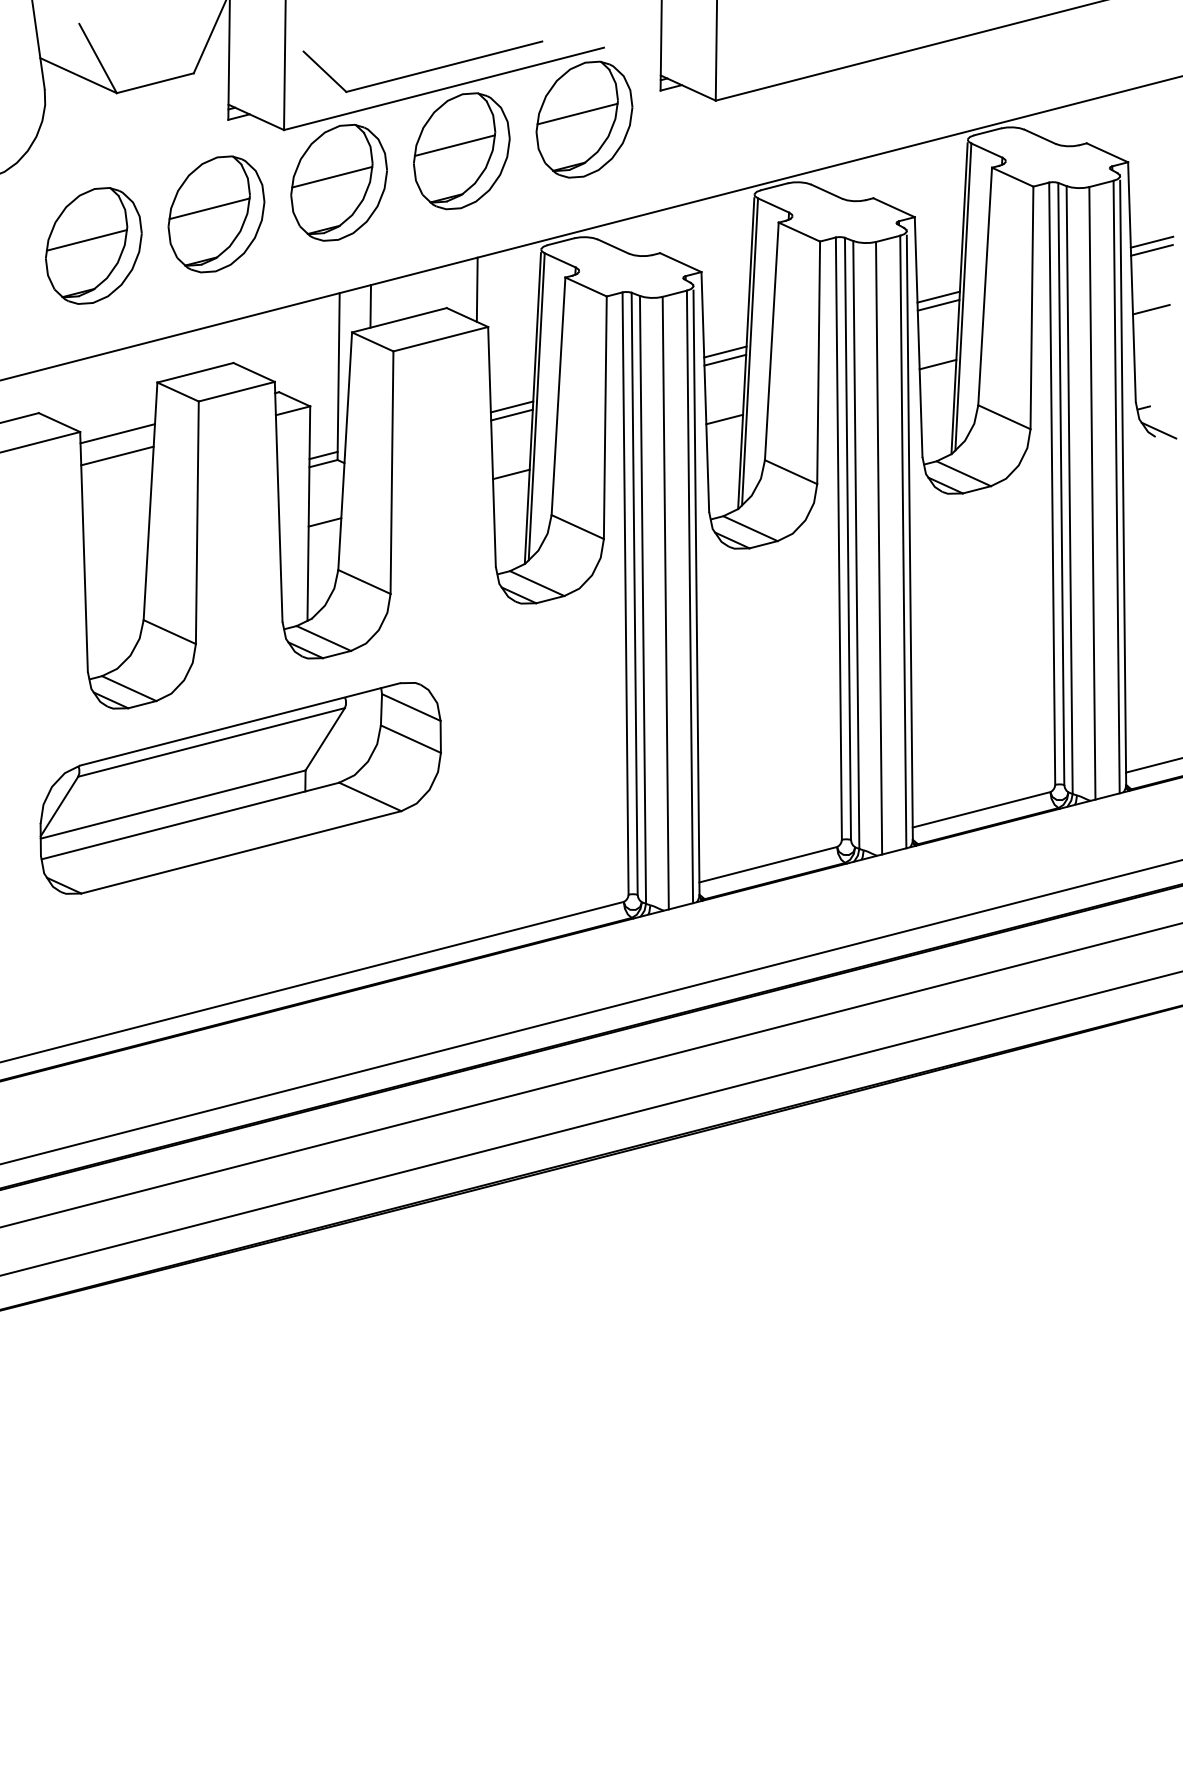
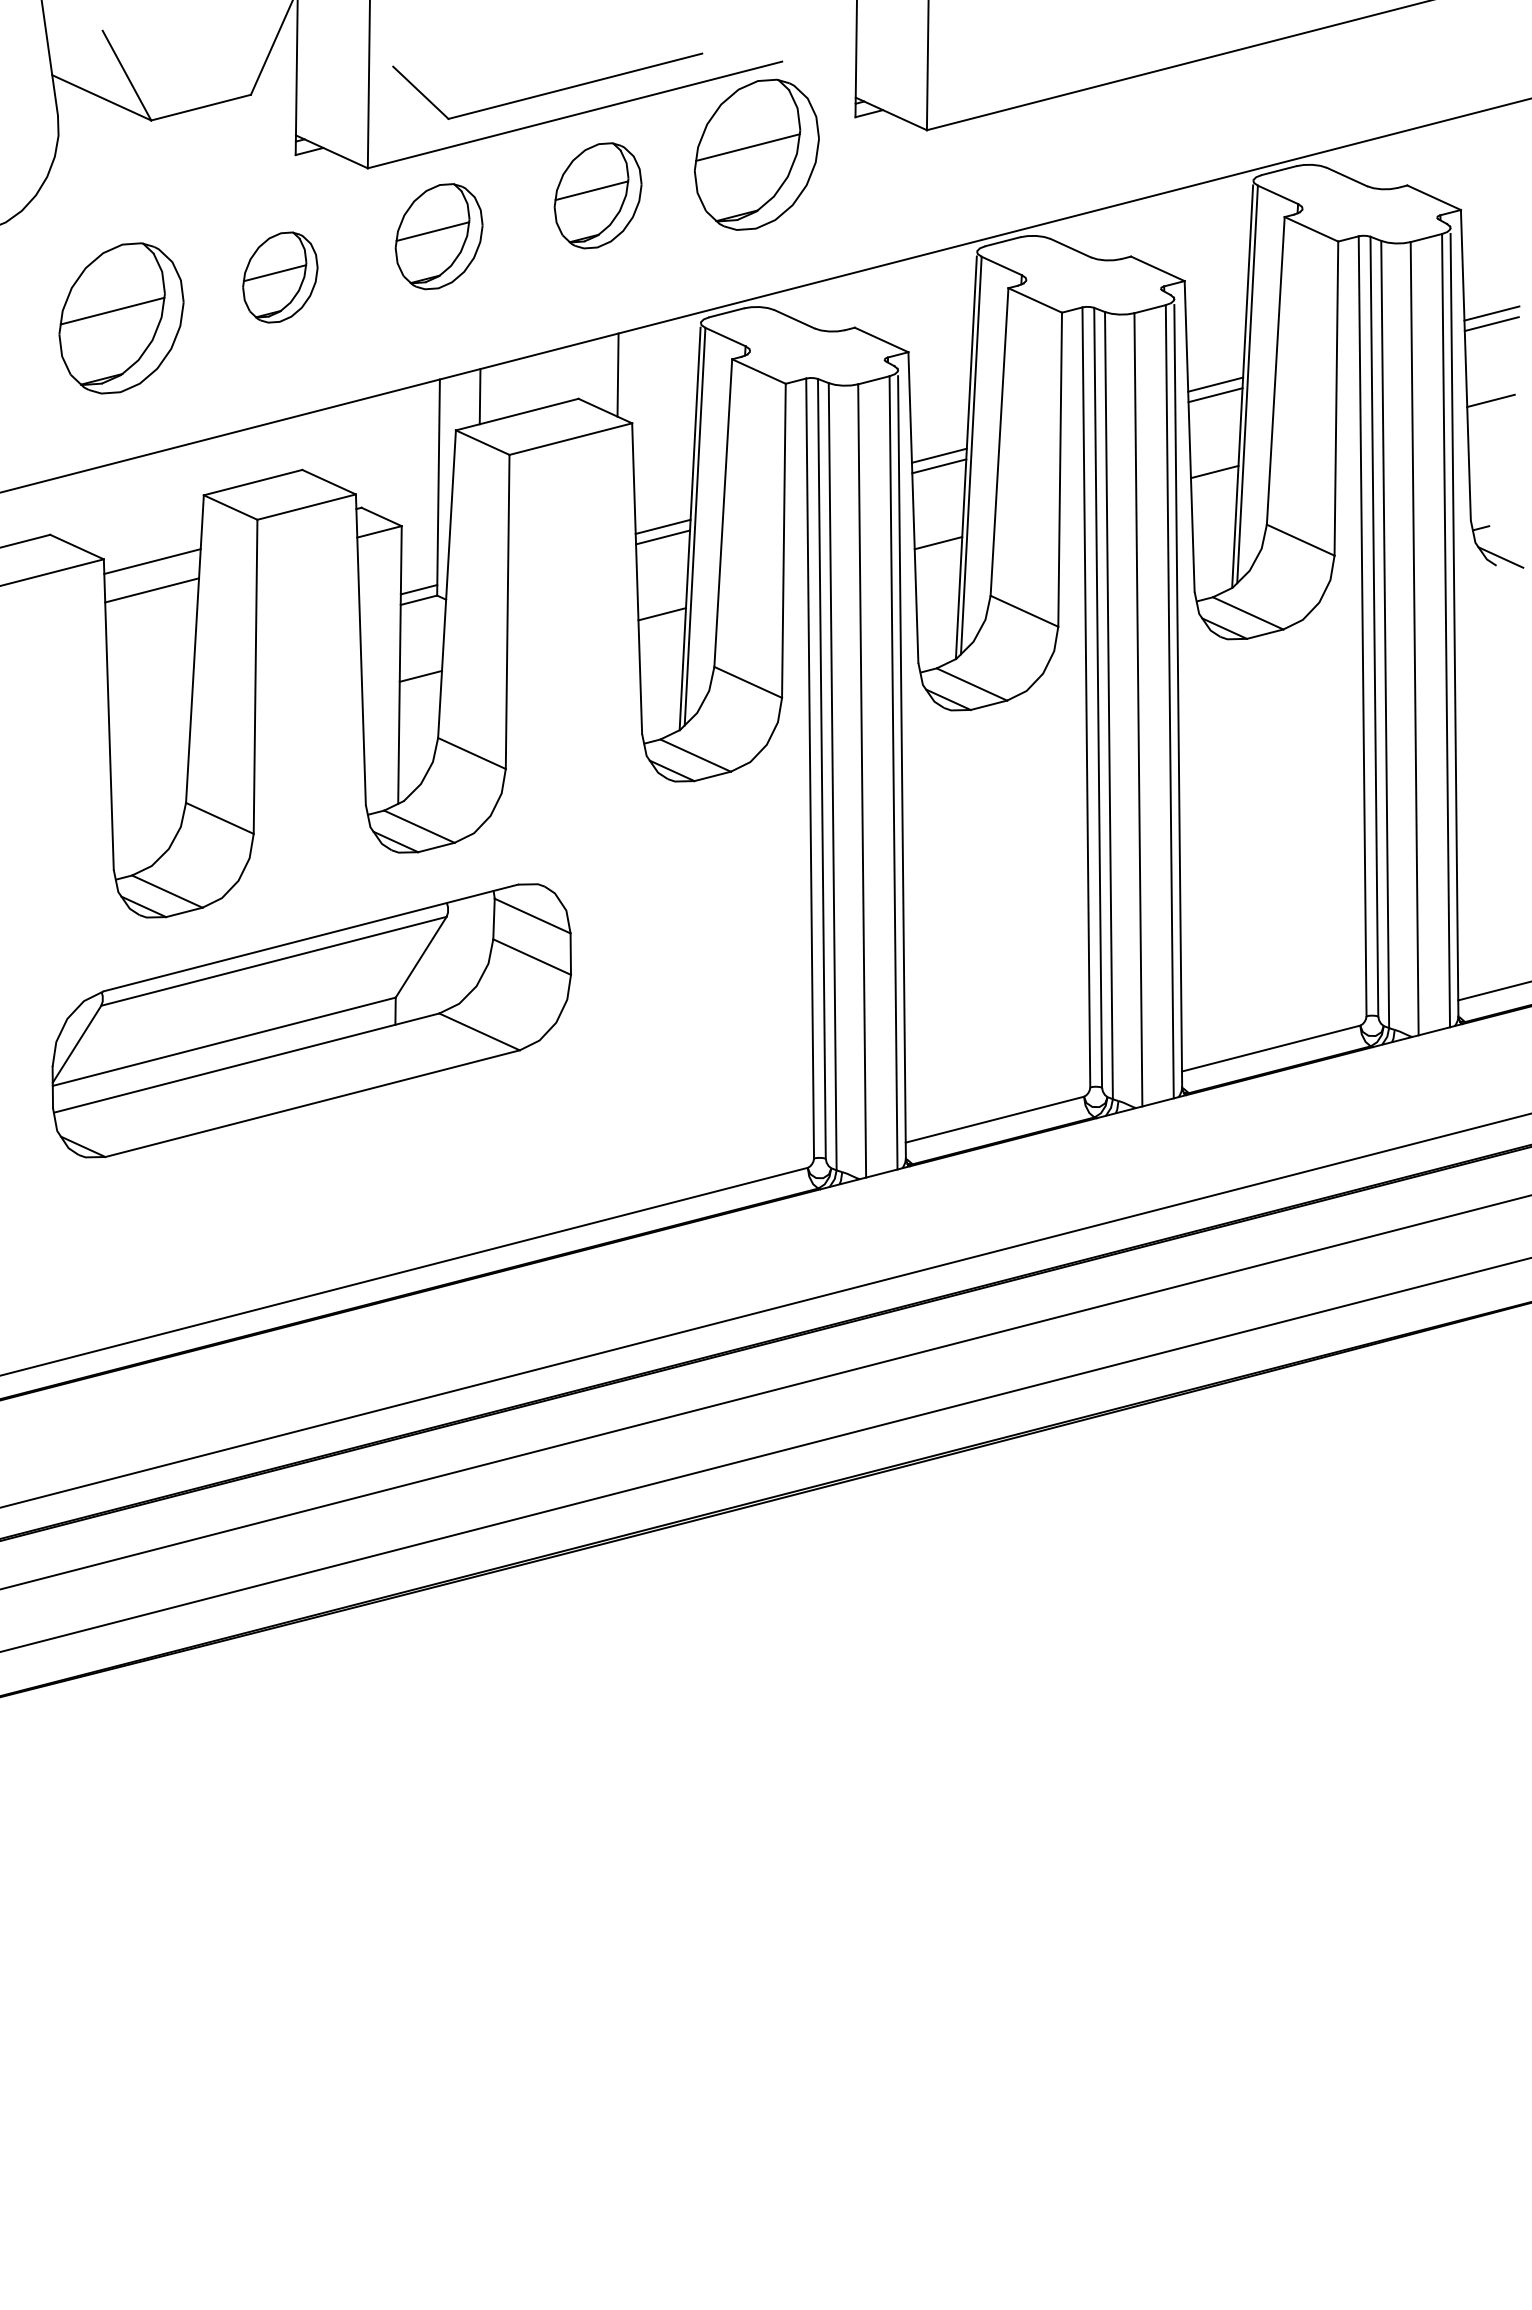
part: (461, 151) -> (597, 196), size x0.7
part: (338, 182) -> (438, 236), size x0.7
part: (216, 214) -> (280, 277), size x0.6

